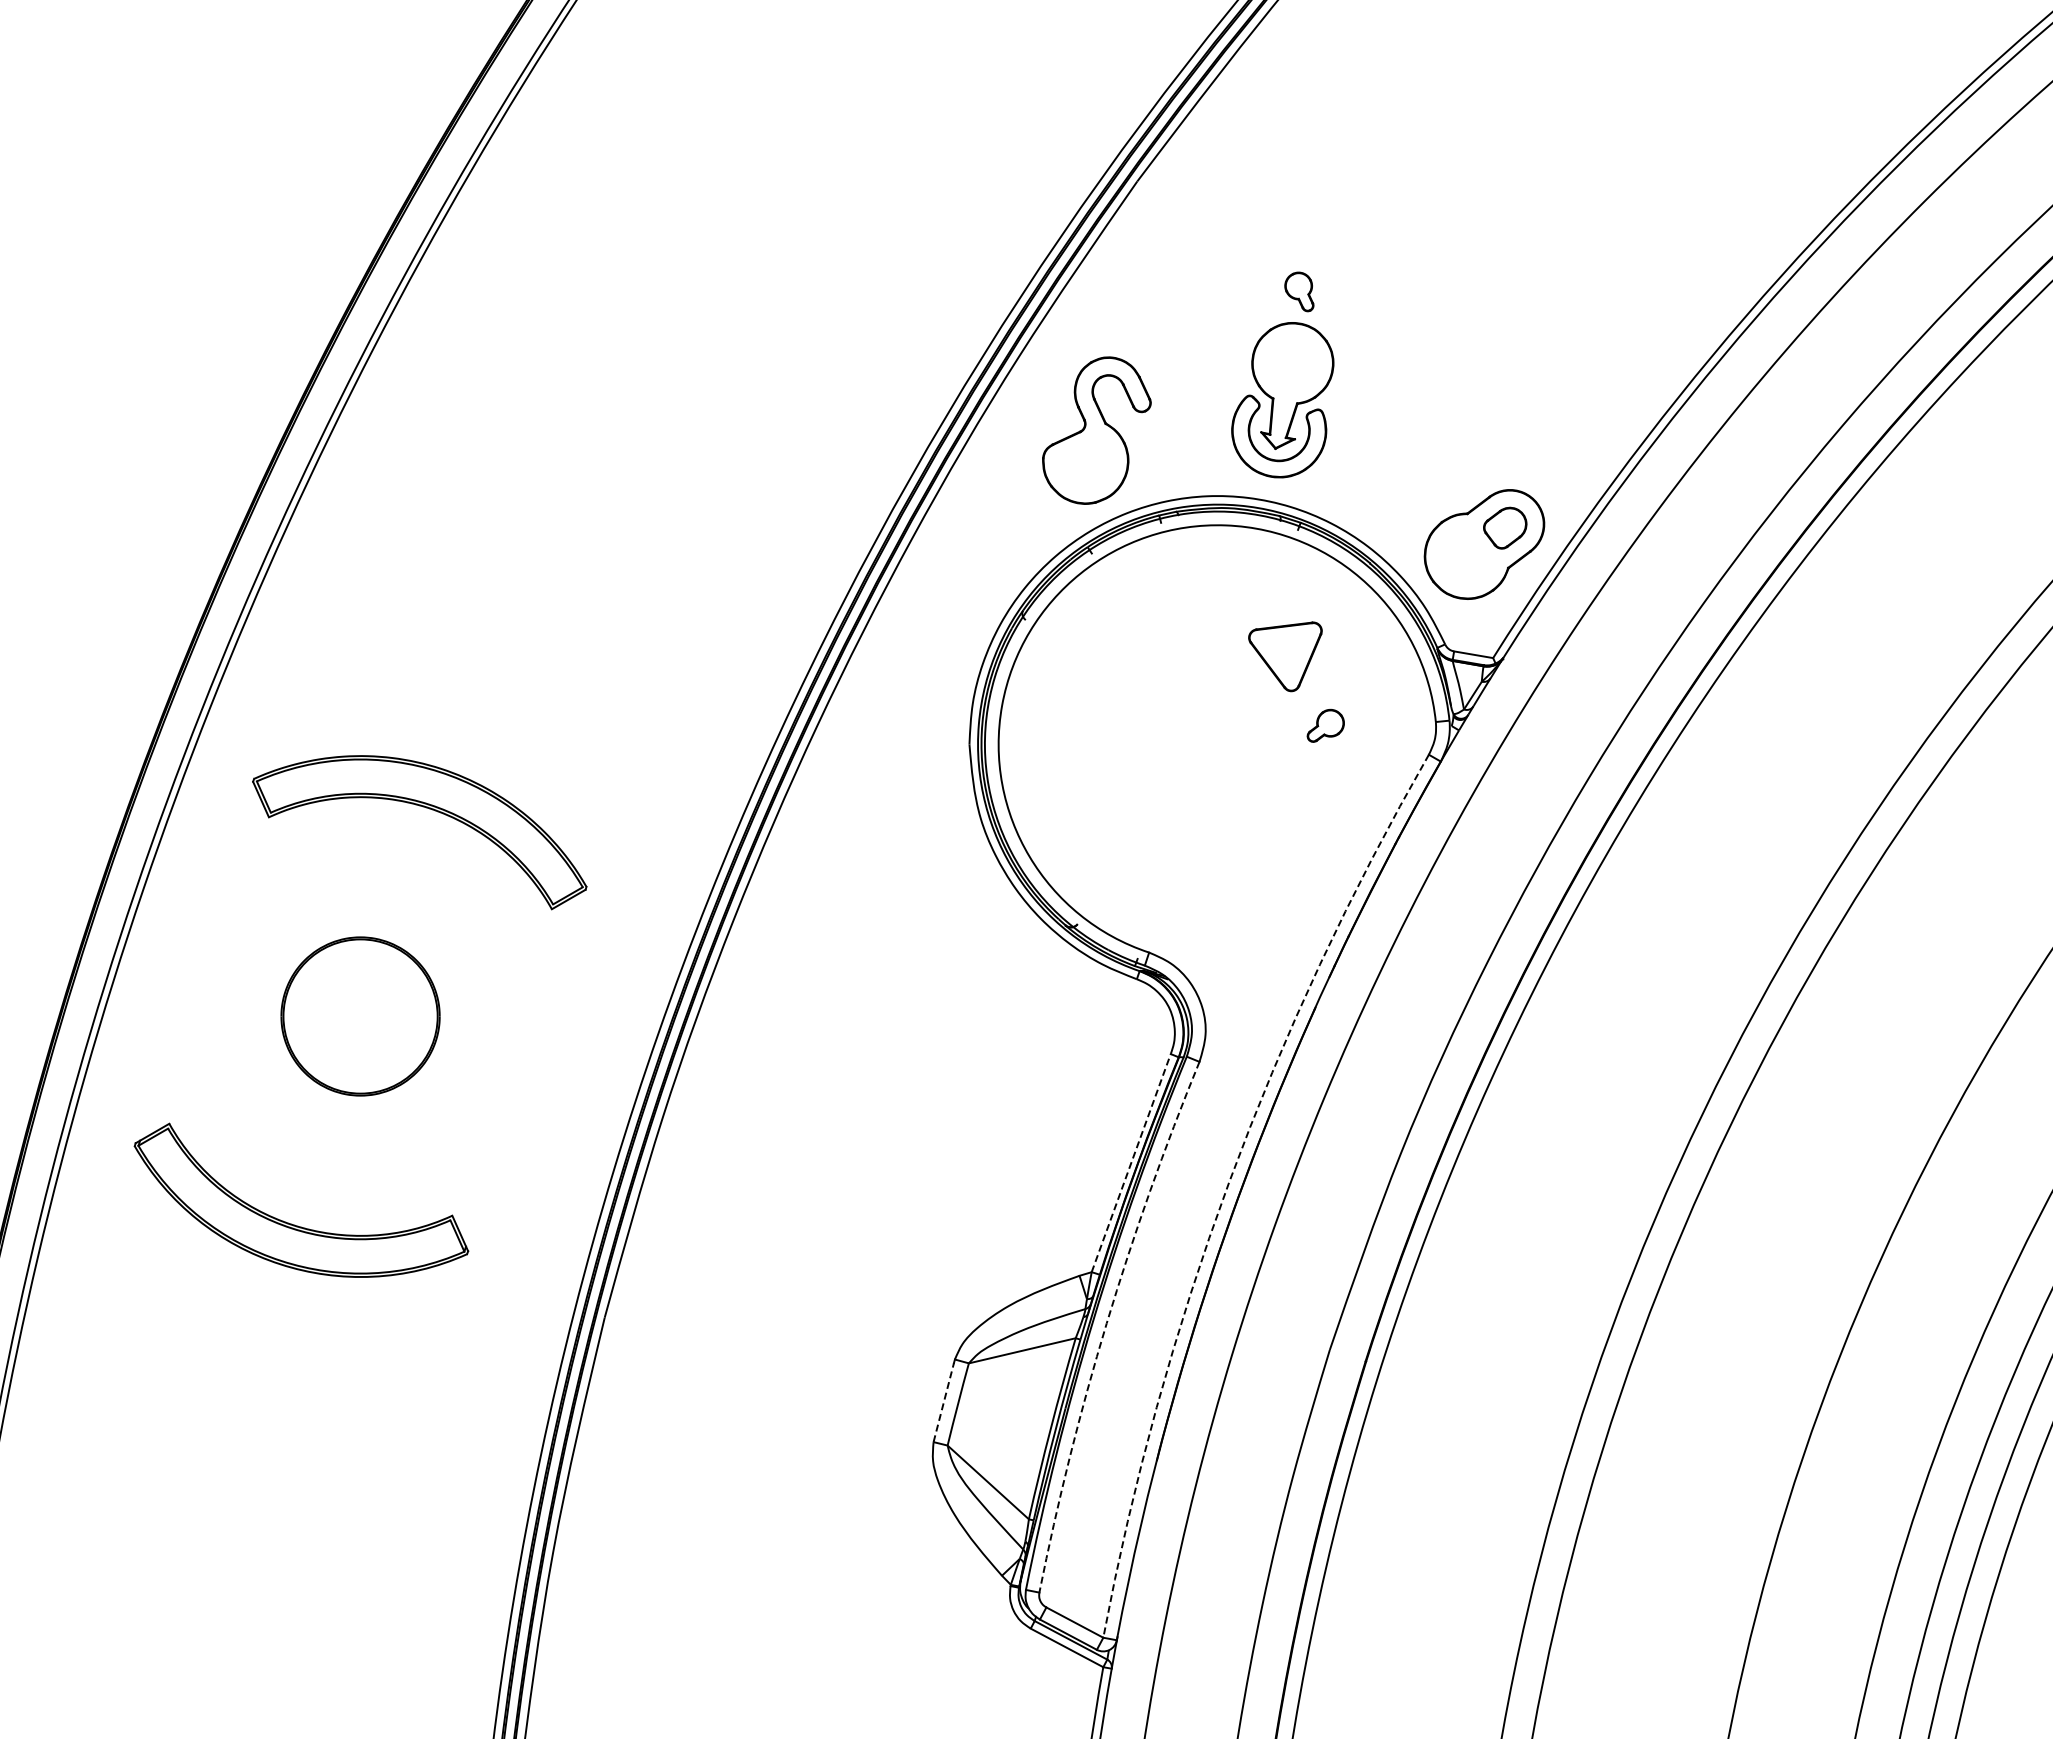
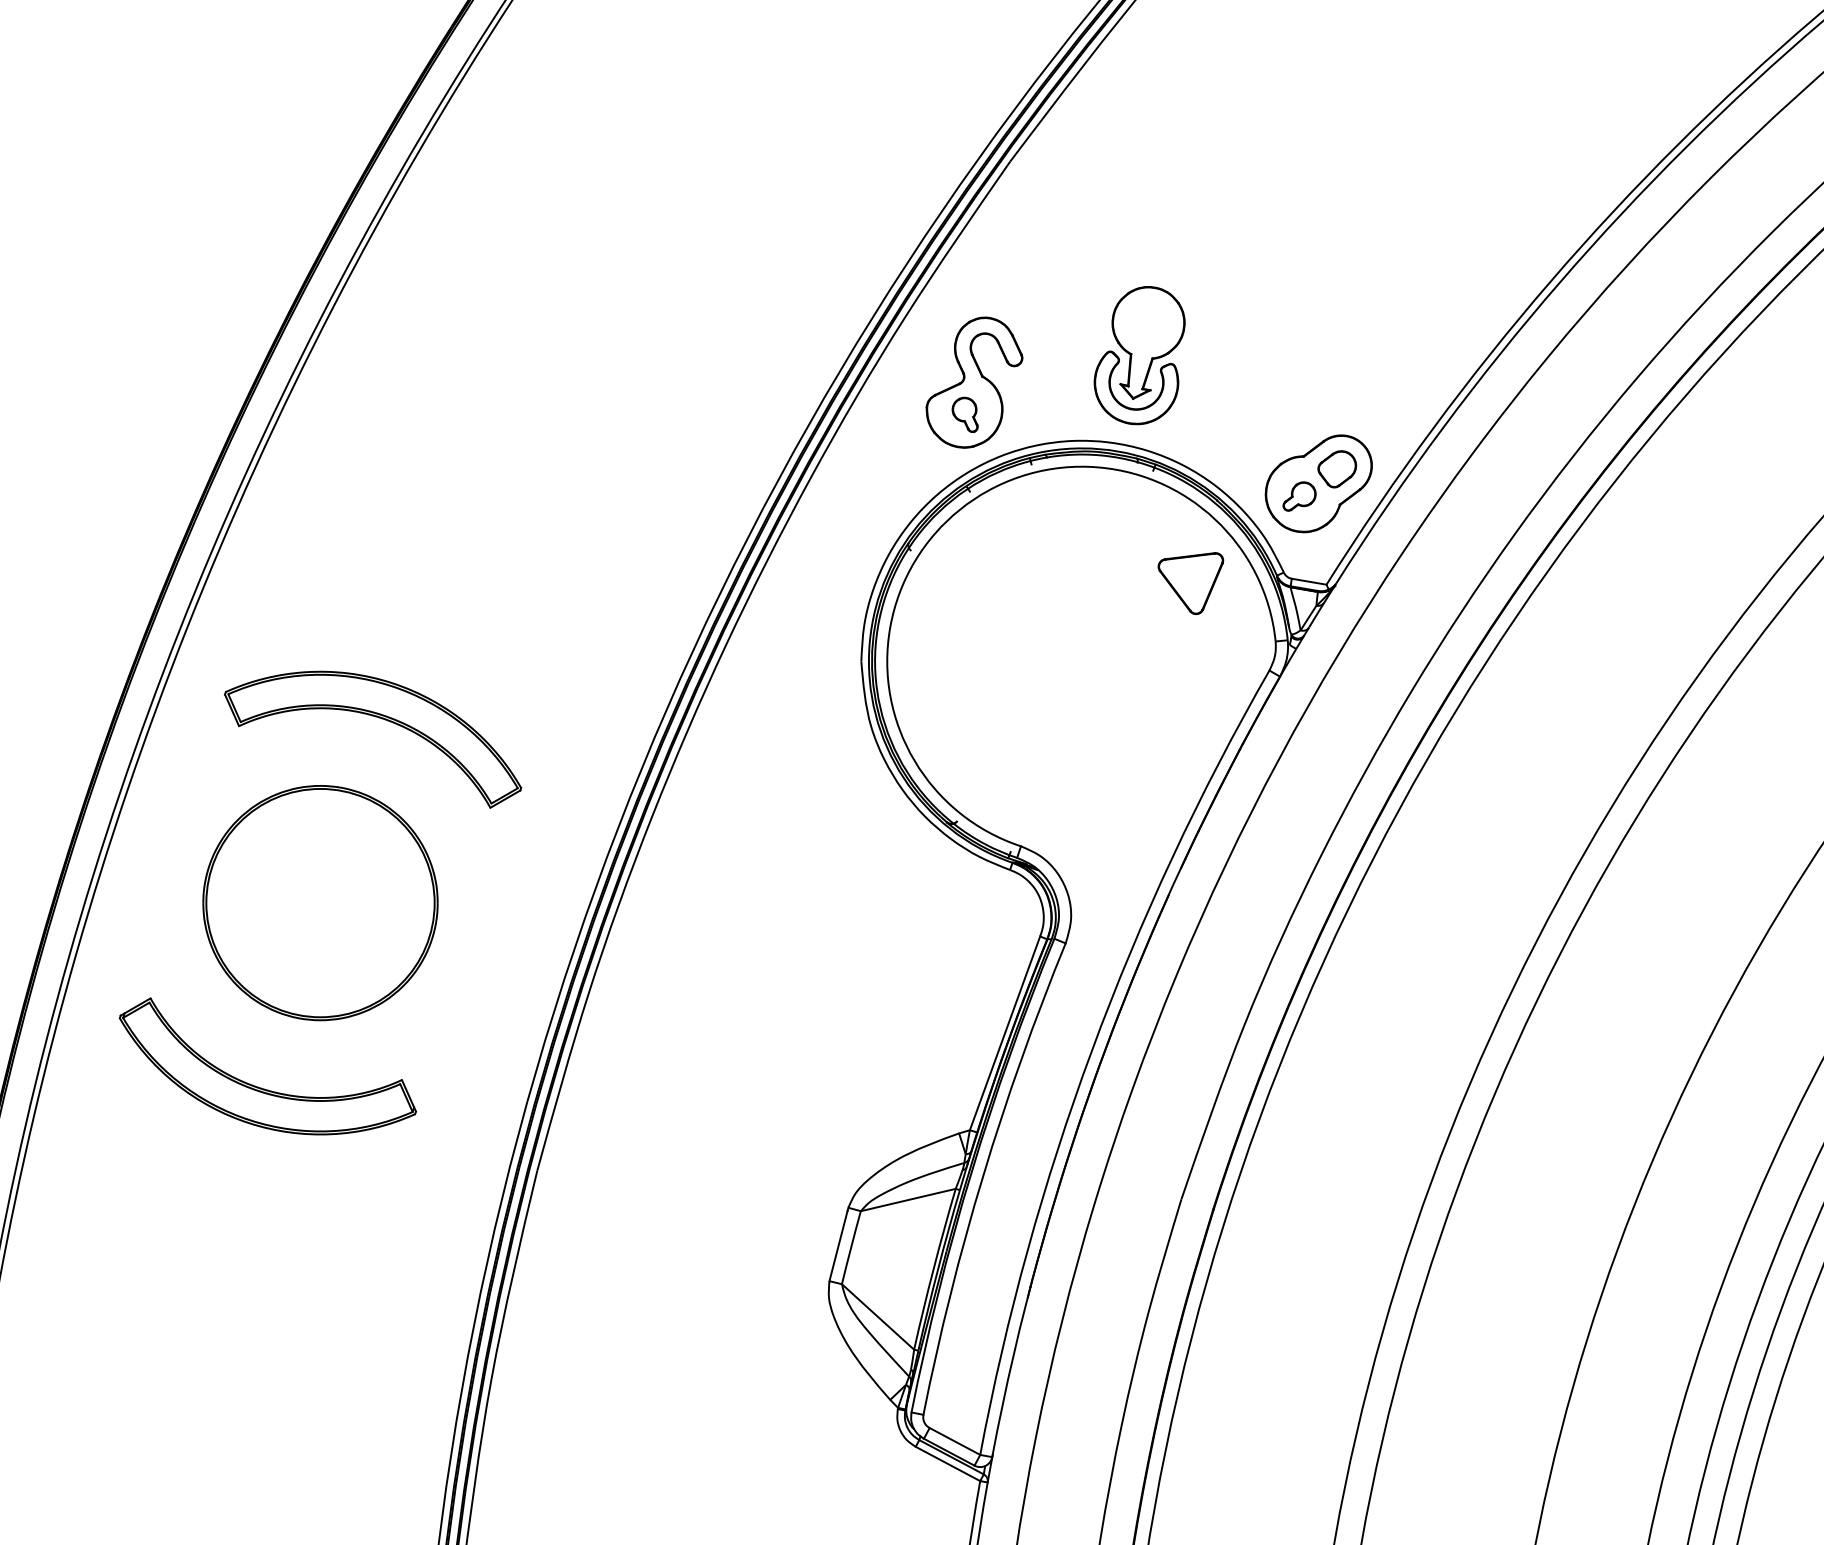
part: (1299, 291) -> (965, 414), moved
part: (1285, 656) -> (1190, 583), moved
part: (1325, 725) -> (1299, 496), moved
part: (360, 1016) -> (320, 903), size x1.67
line: (1131, 1162) -> (1005, 1032), dashed -> solid
arc: (1229, 1182) -> (1092, 1050), dashed -> solid
arc: (1106, 1323) -> (983, 1175), dashed -> solid
line: (943, 1402) -> (838, 1245), dashed -> solid

